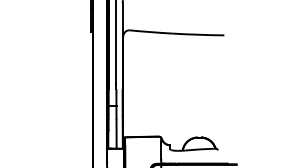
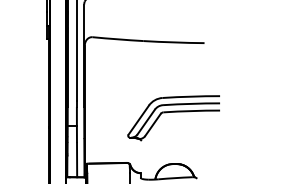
part: (197, 98) -> (172, 117), added

